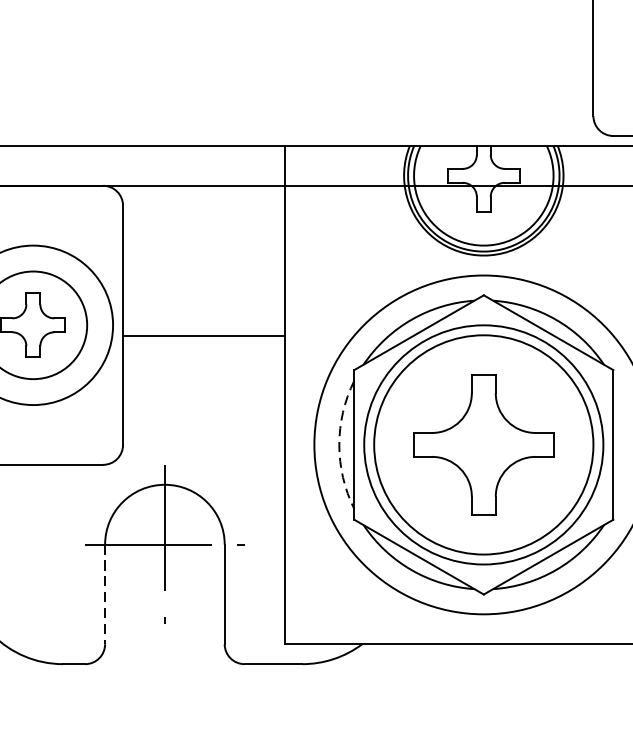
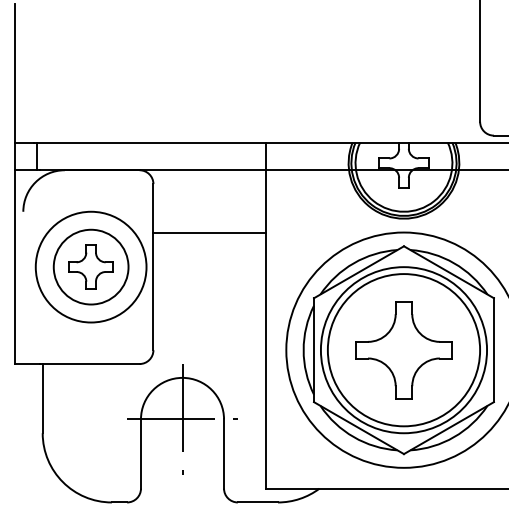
line: (203, 335) -> (209, 232), moved
arc: (339, 445) -> (303, 350), dashed -> solid
line: (104, 595) -> (140, 454), dashed -> solid

